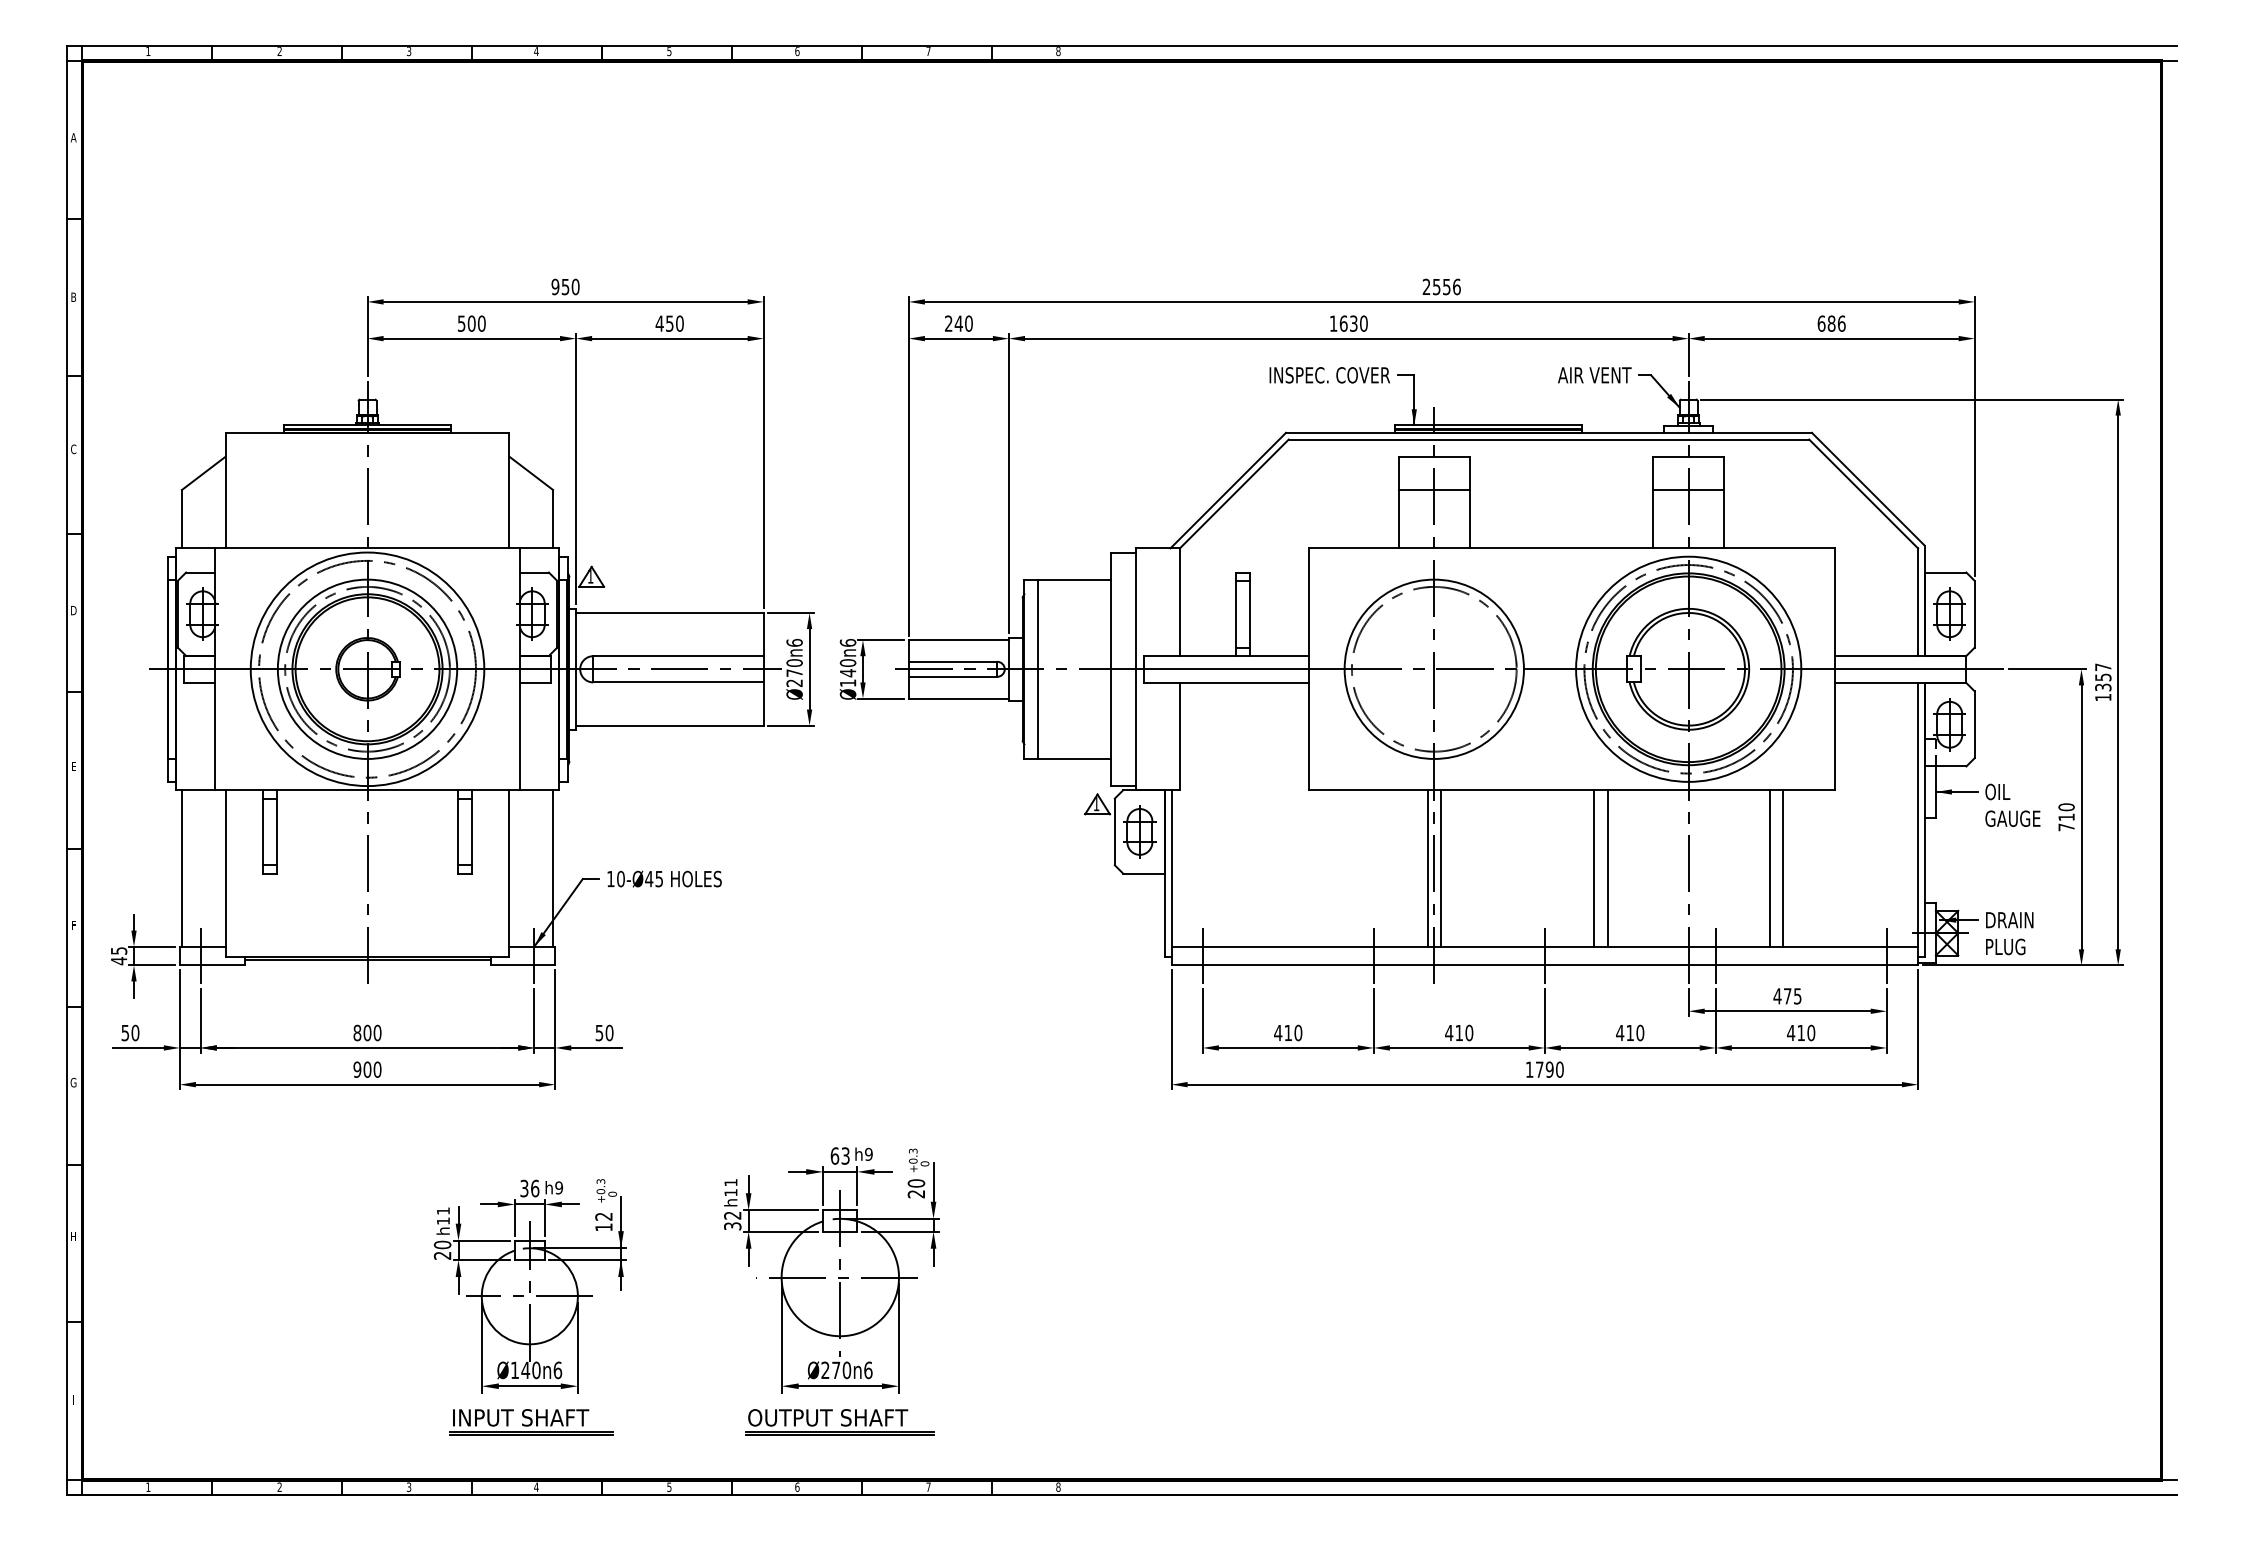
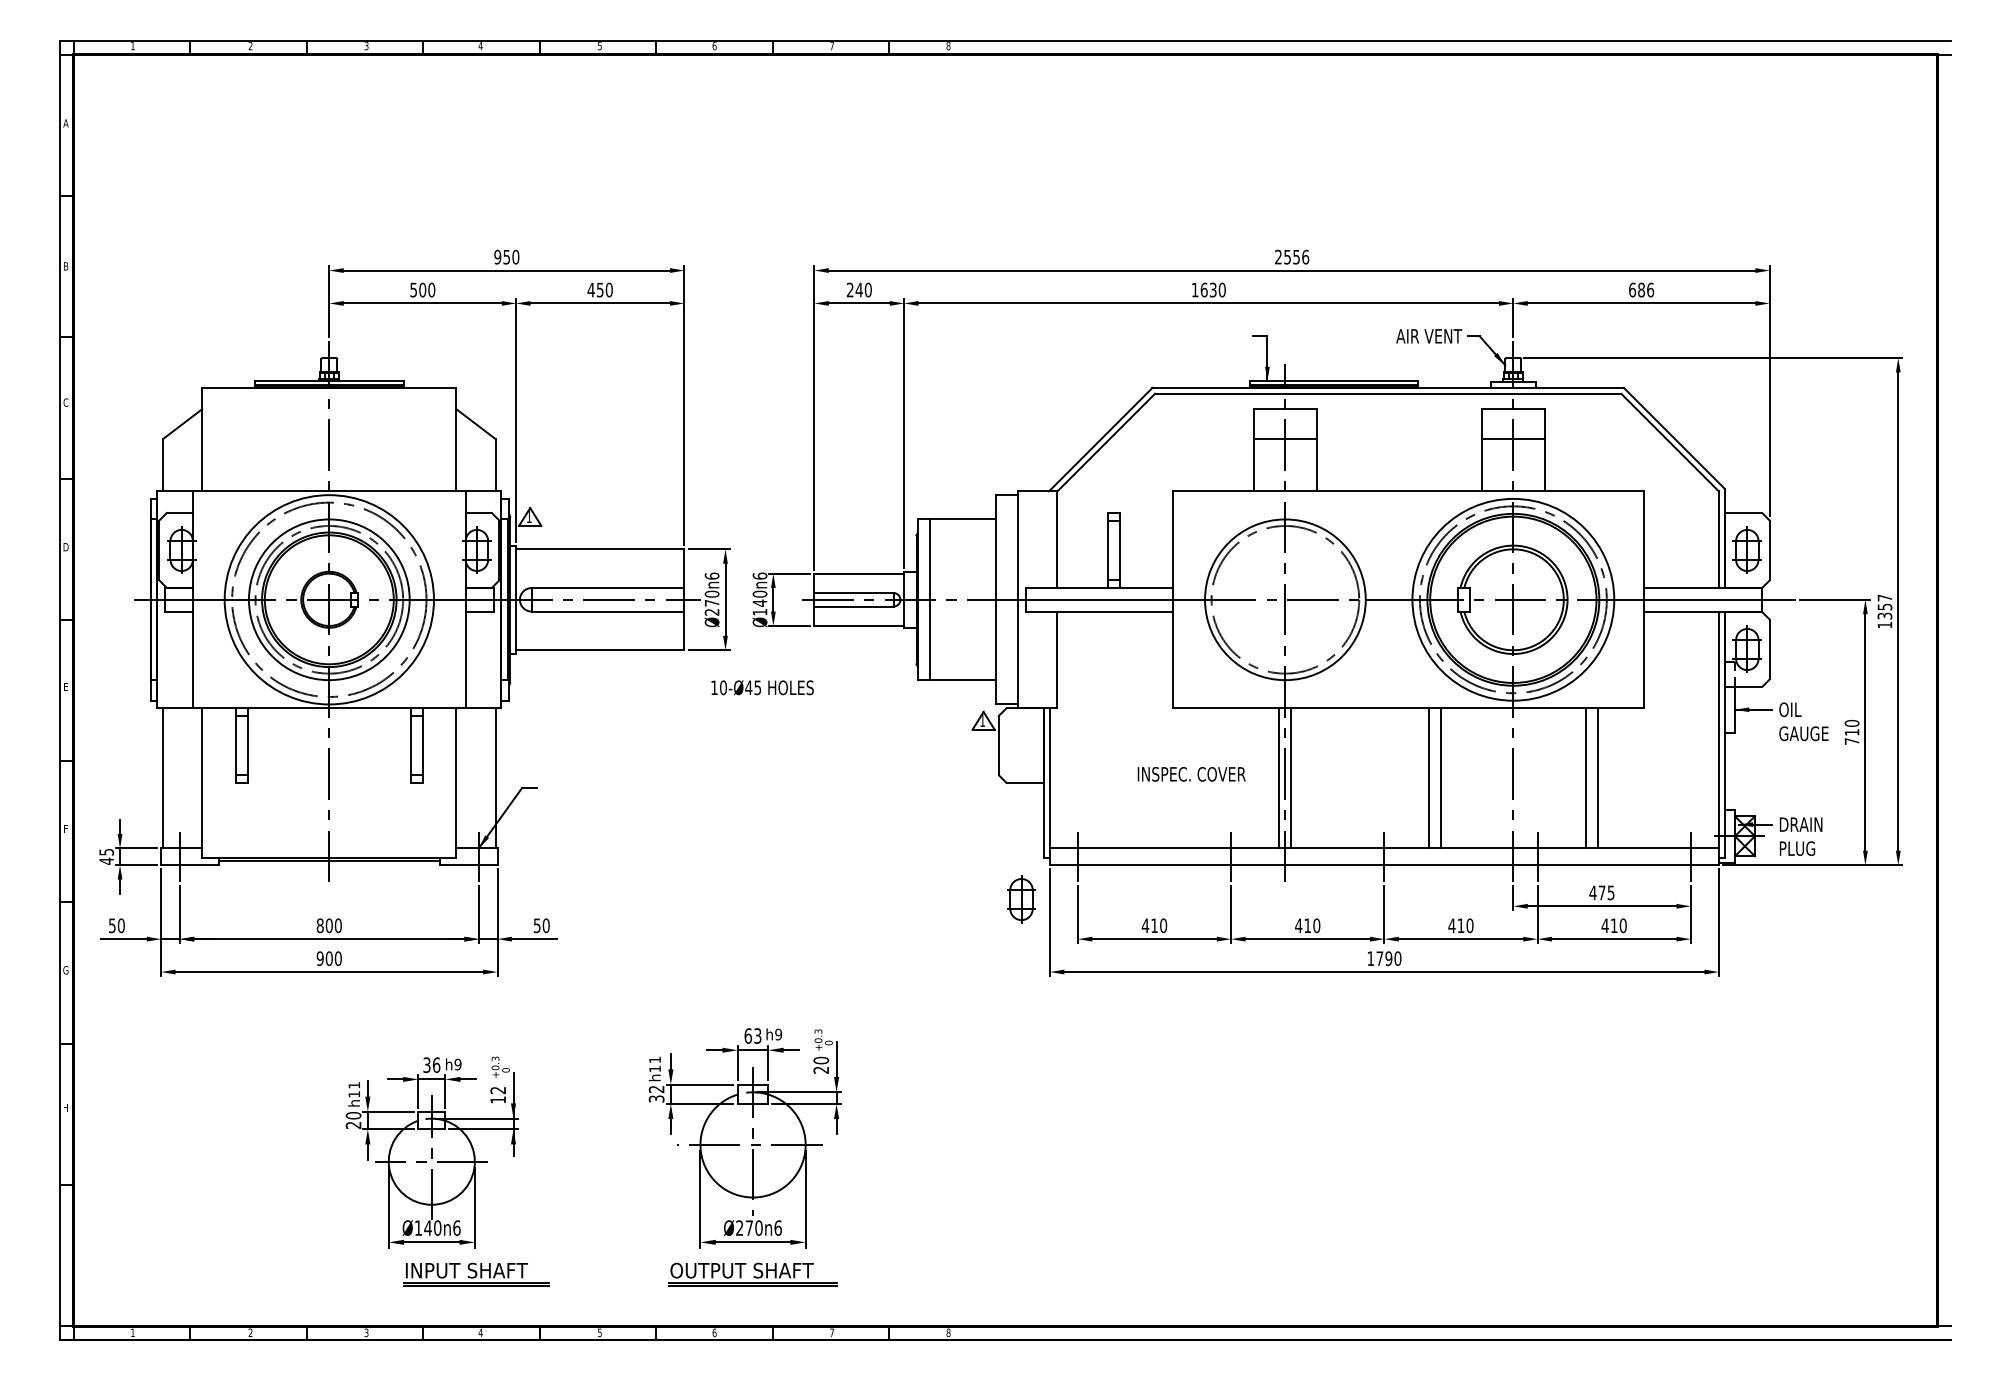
text: (1329, 375) -> (1191, 774), moved
part: (1139, 831) -> (1021, 899), moved
text: (664, 878) -> (762, 687), moved
part: (529, 1285) -> (431, 1152), moved

